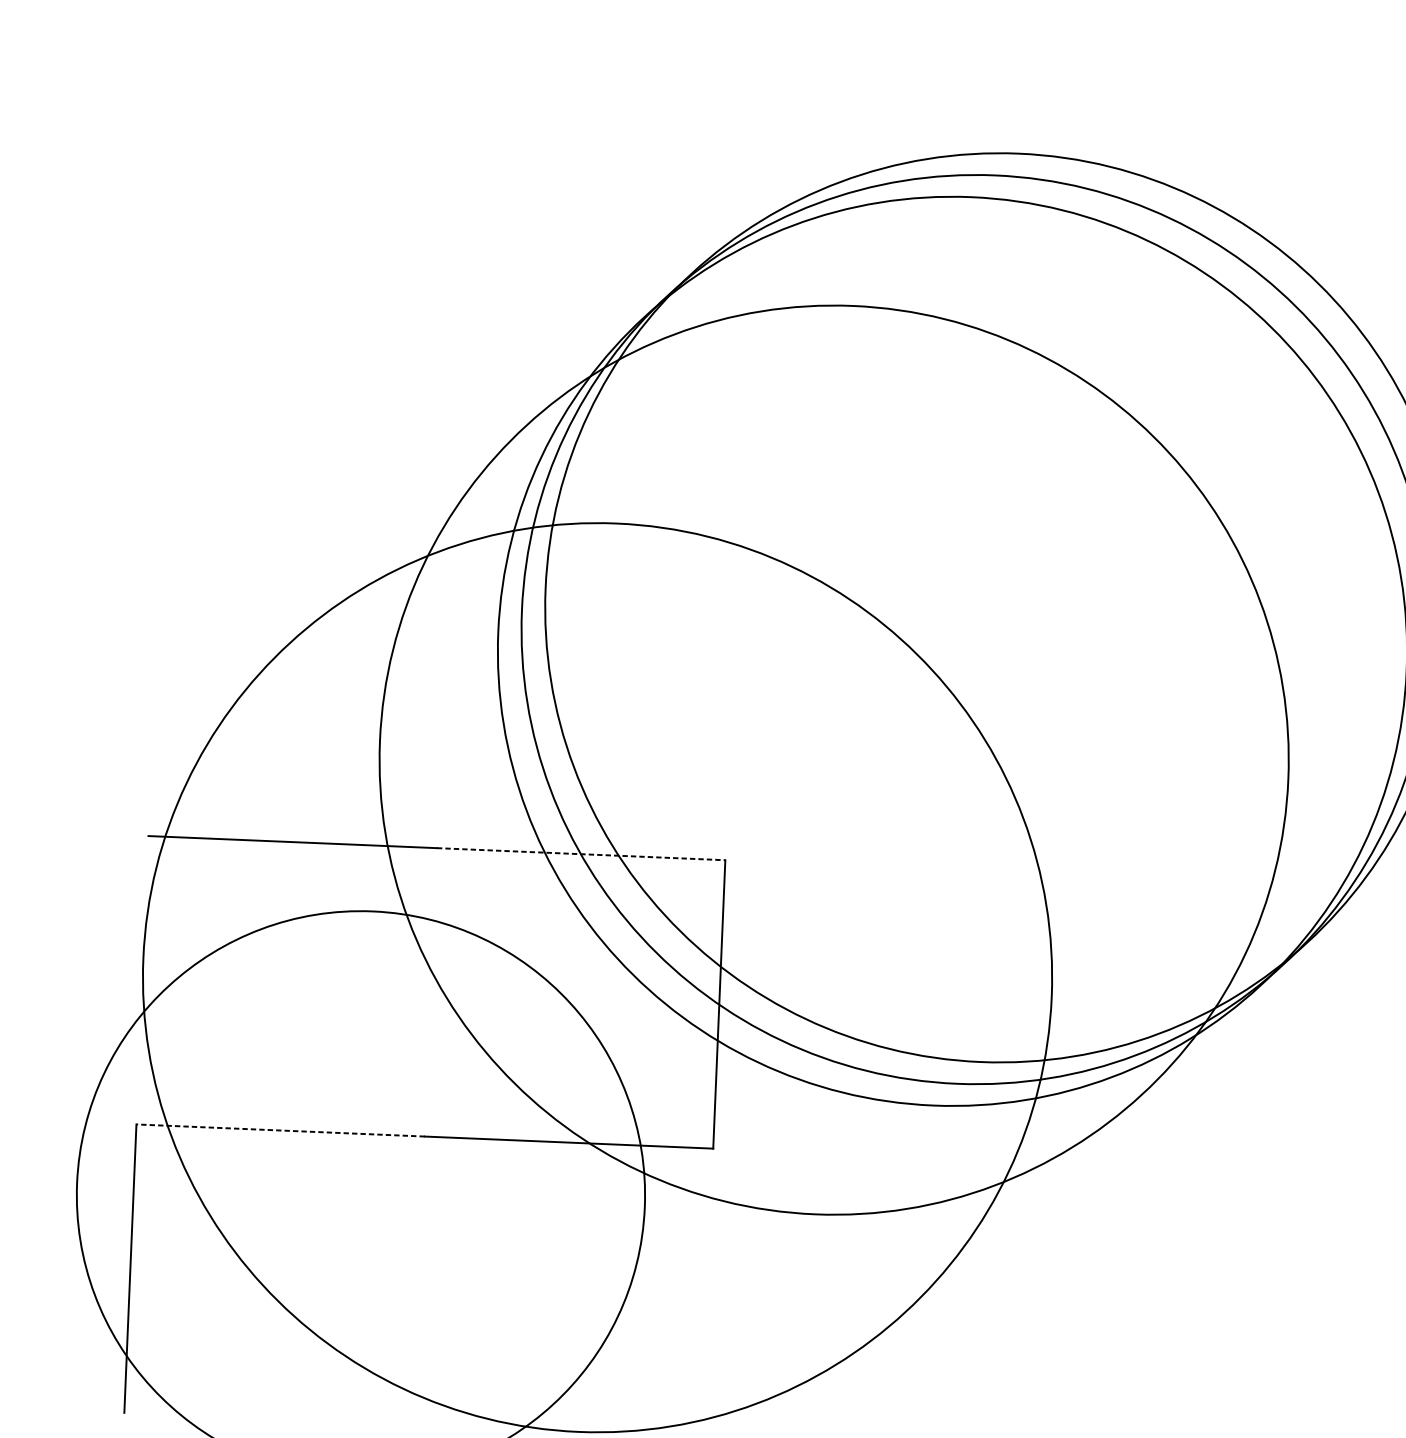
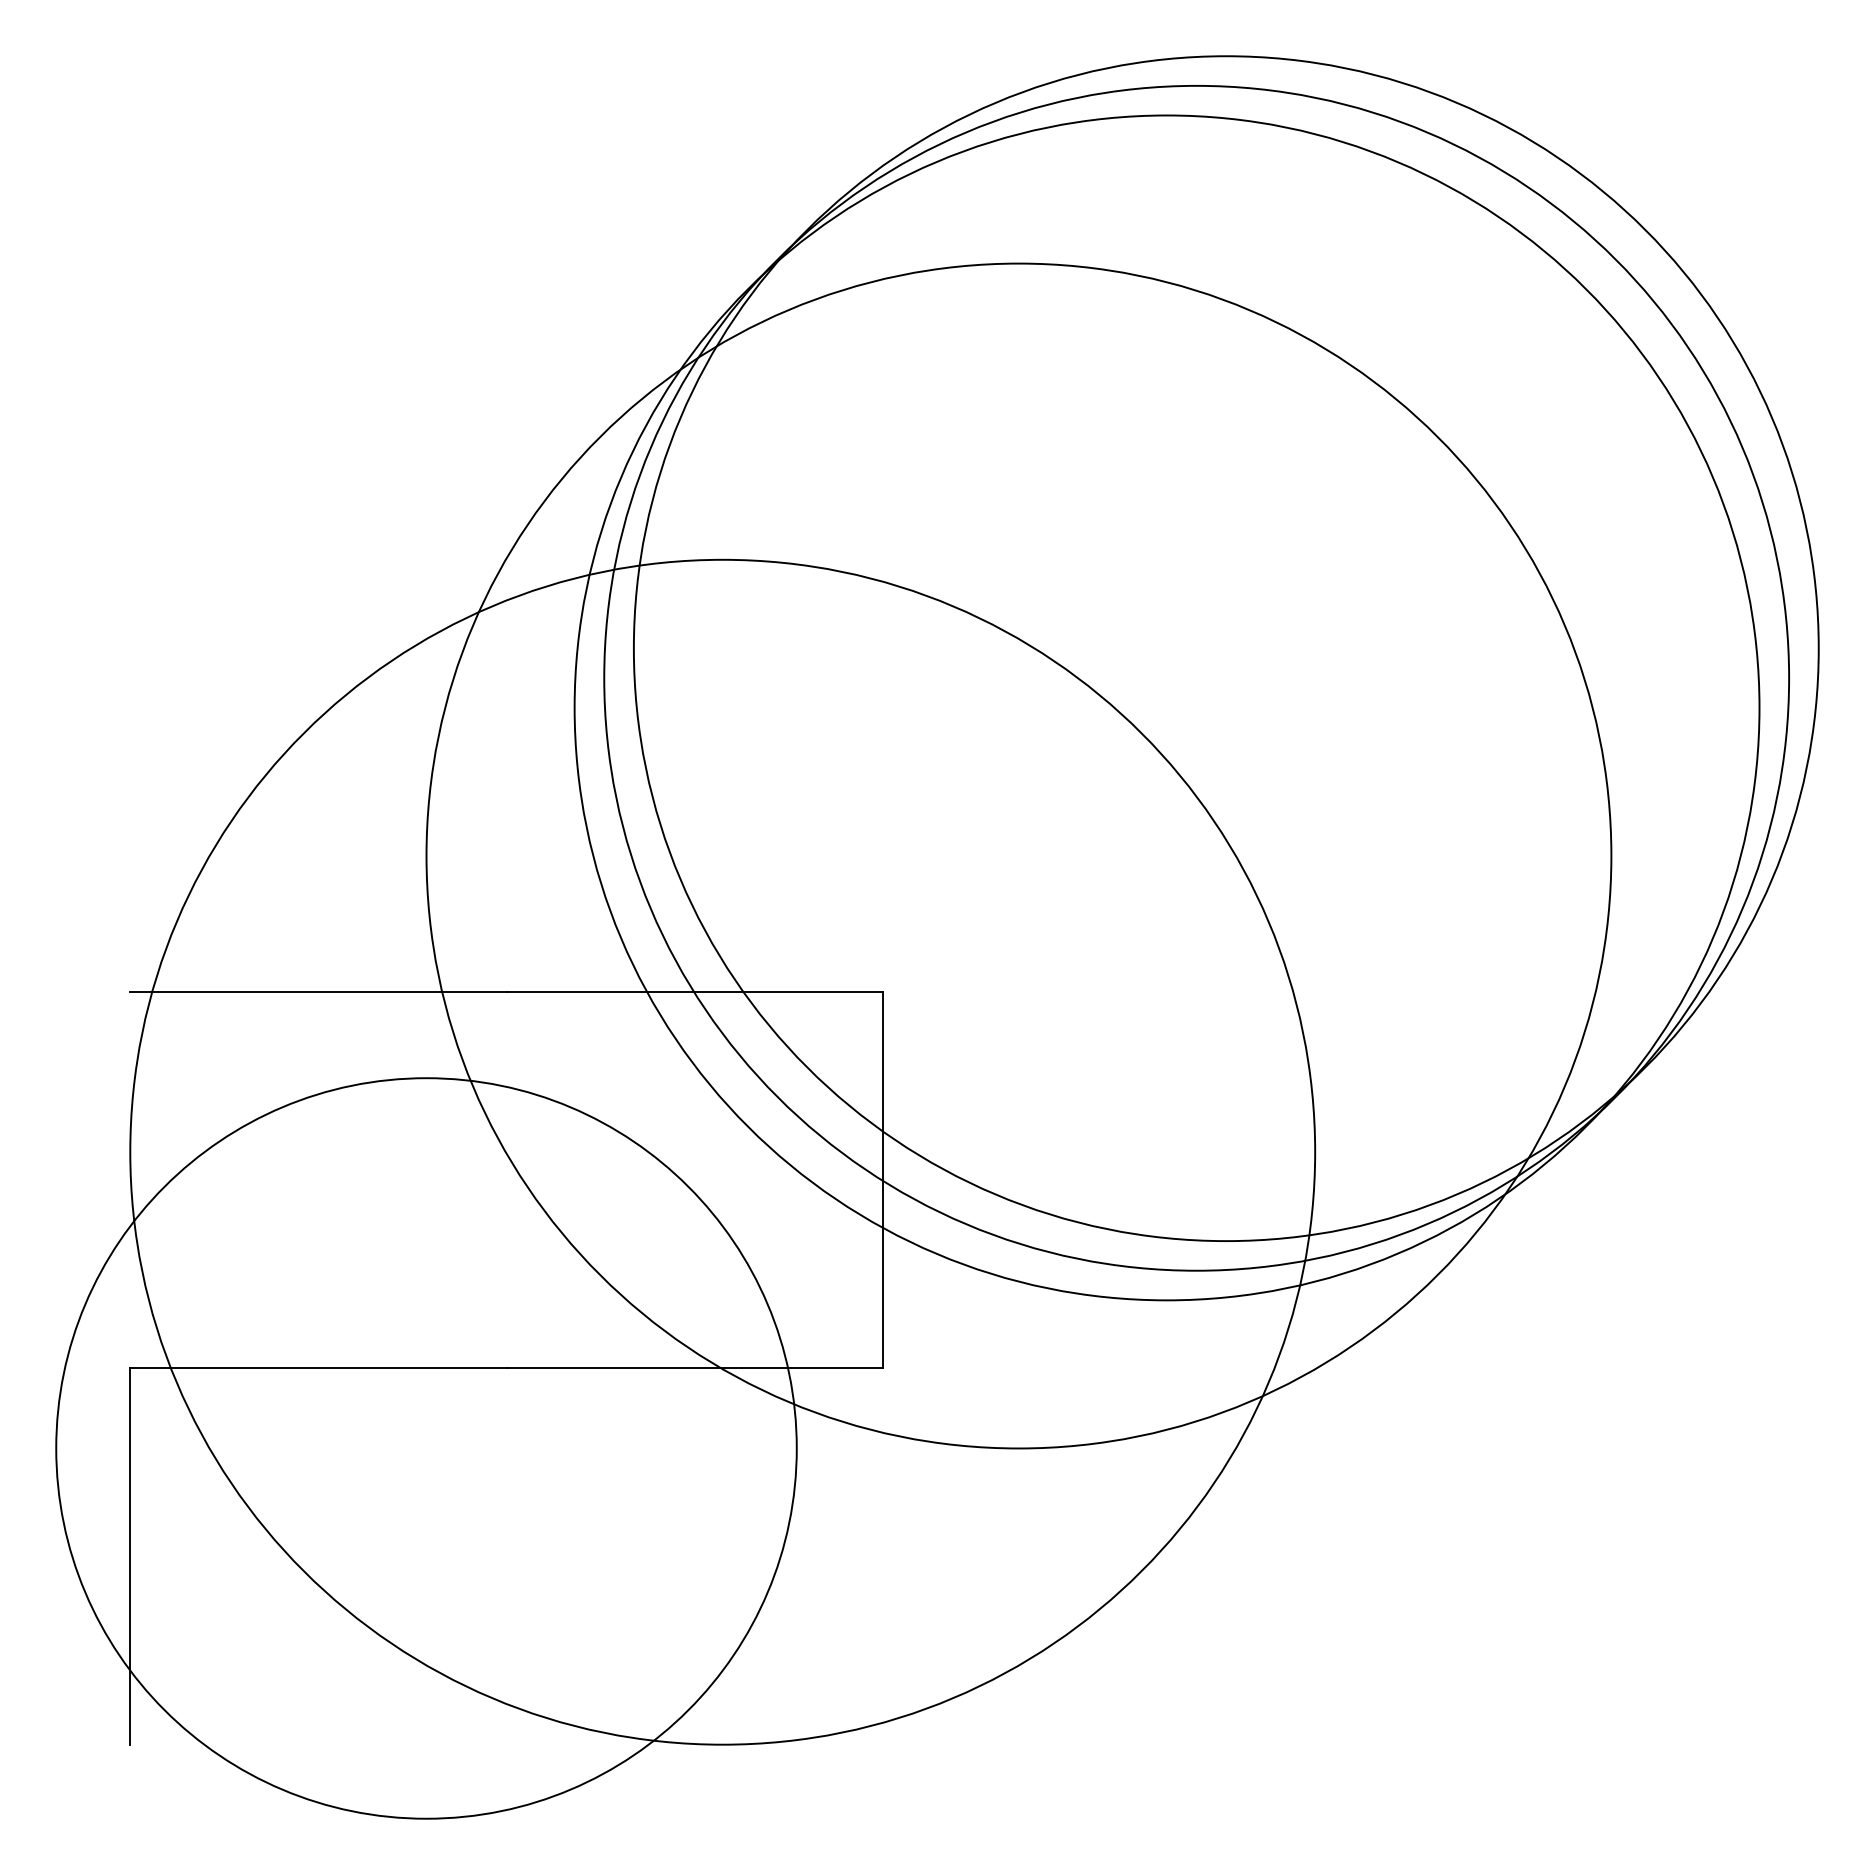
line: (581, 854) -> (695, 992), dashed -> solid
line: (279, 1130) -> (317, 1368), dashed -> solid

